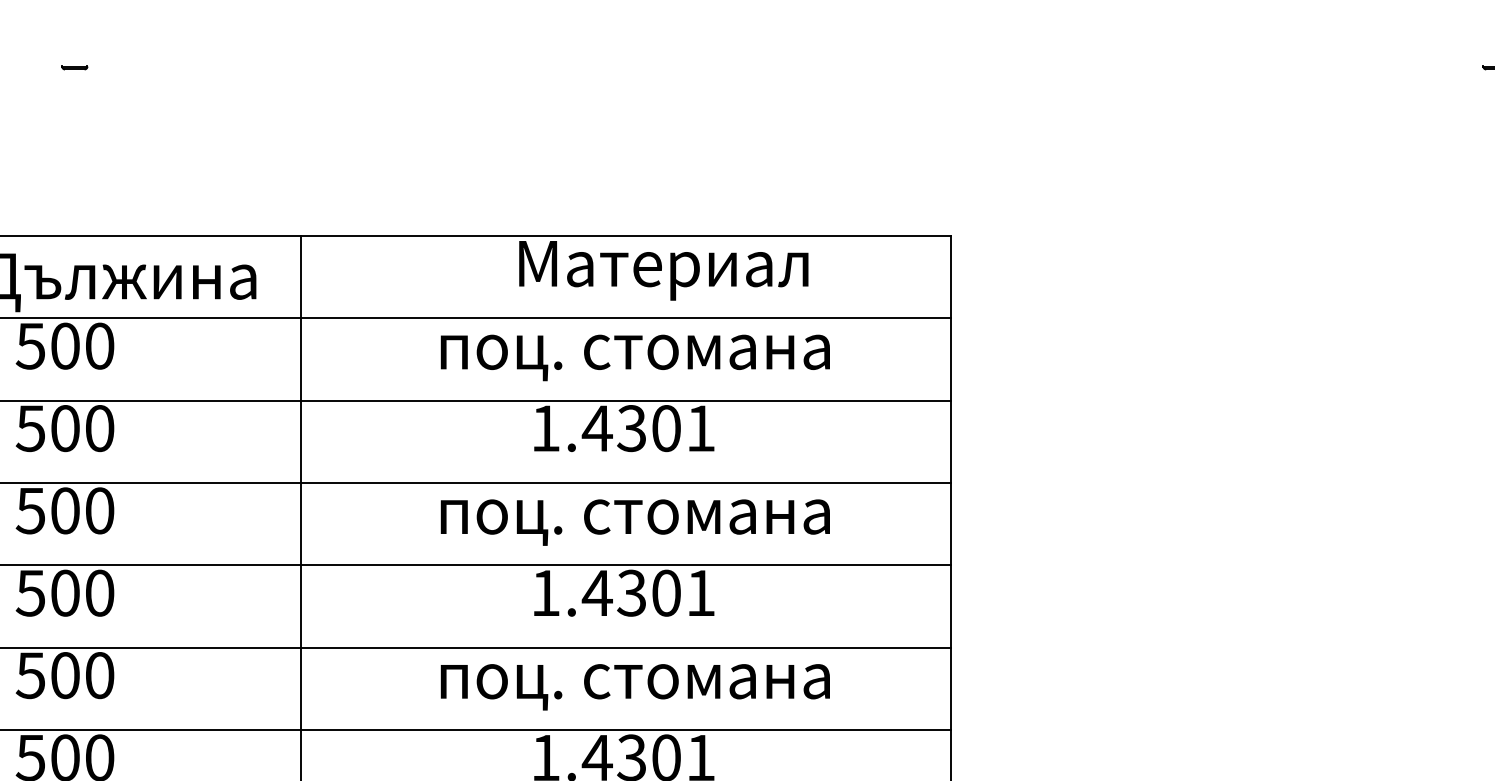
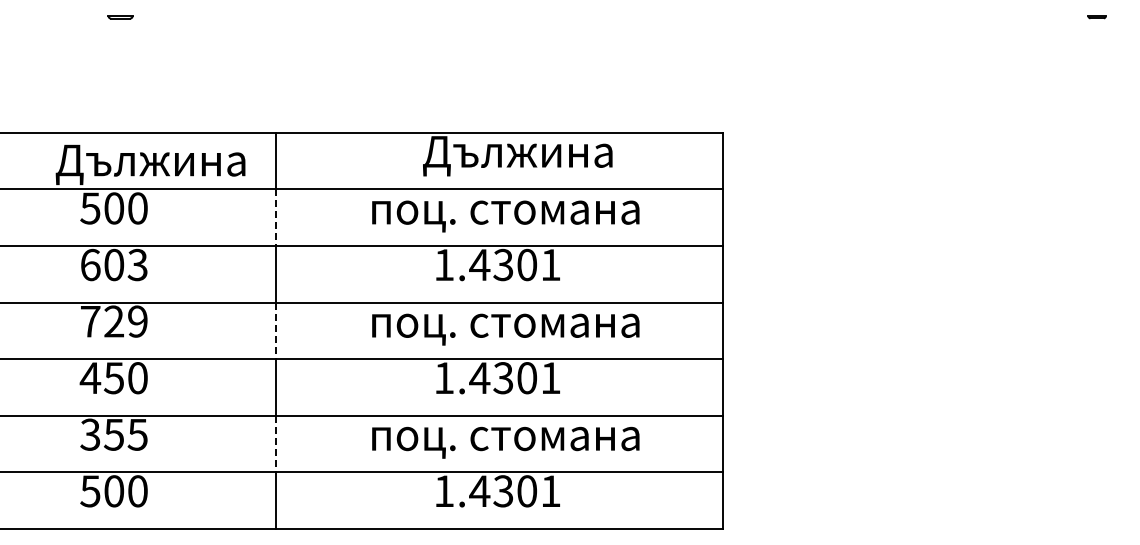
part: (74, 68) -> (120, 17), size x1.4
text: (661, 270) -> (523, 156), Материал -> Дължина
line: (300, 360) -> (275, 218), solid -> dashed
text: (64, 427) -> (113, 264), 500 -> 603
text: (64, 510) -> (113, 321), 500 -> 729
line: (300, 525) -> (275, 331), solid -> dashed
text: (46, 593) -> (101, 378), 500 -> 450
text: (64, 675) -> (113, 434), 500 -> 355
line: (300, 689) -> (275, 444), solid -> dashed

